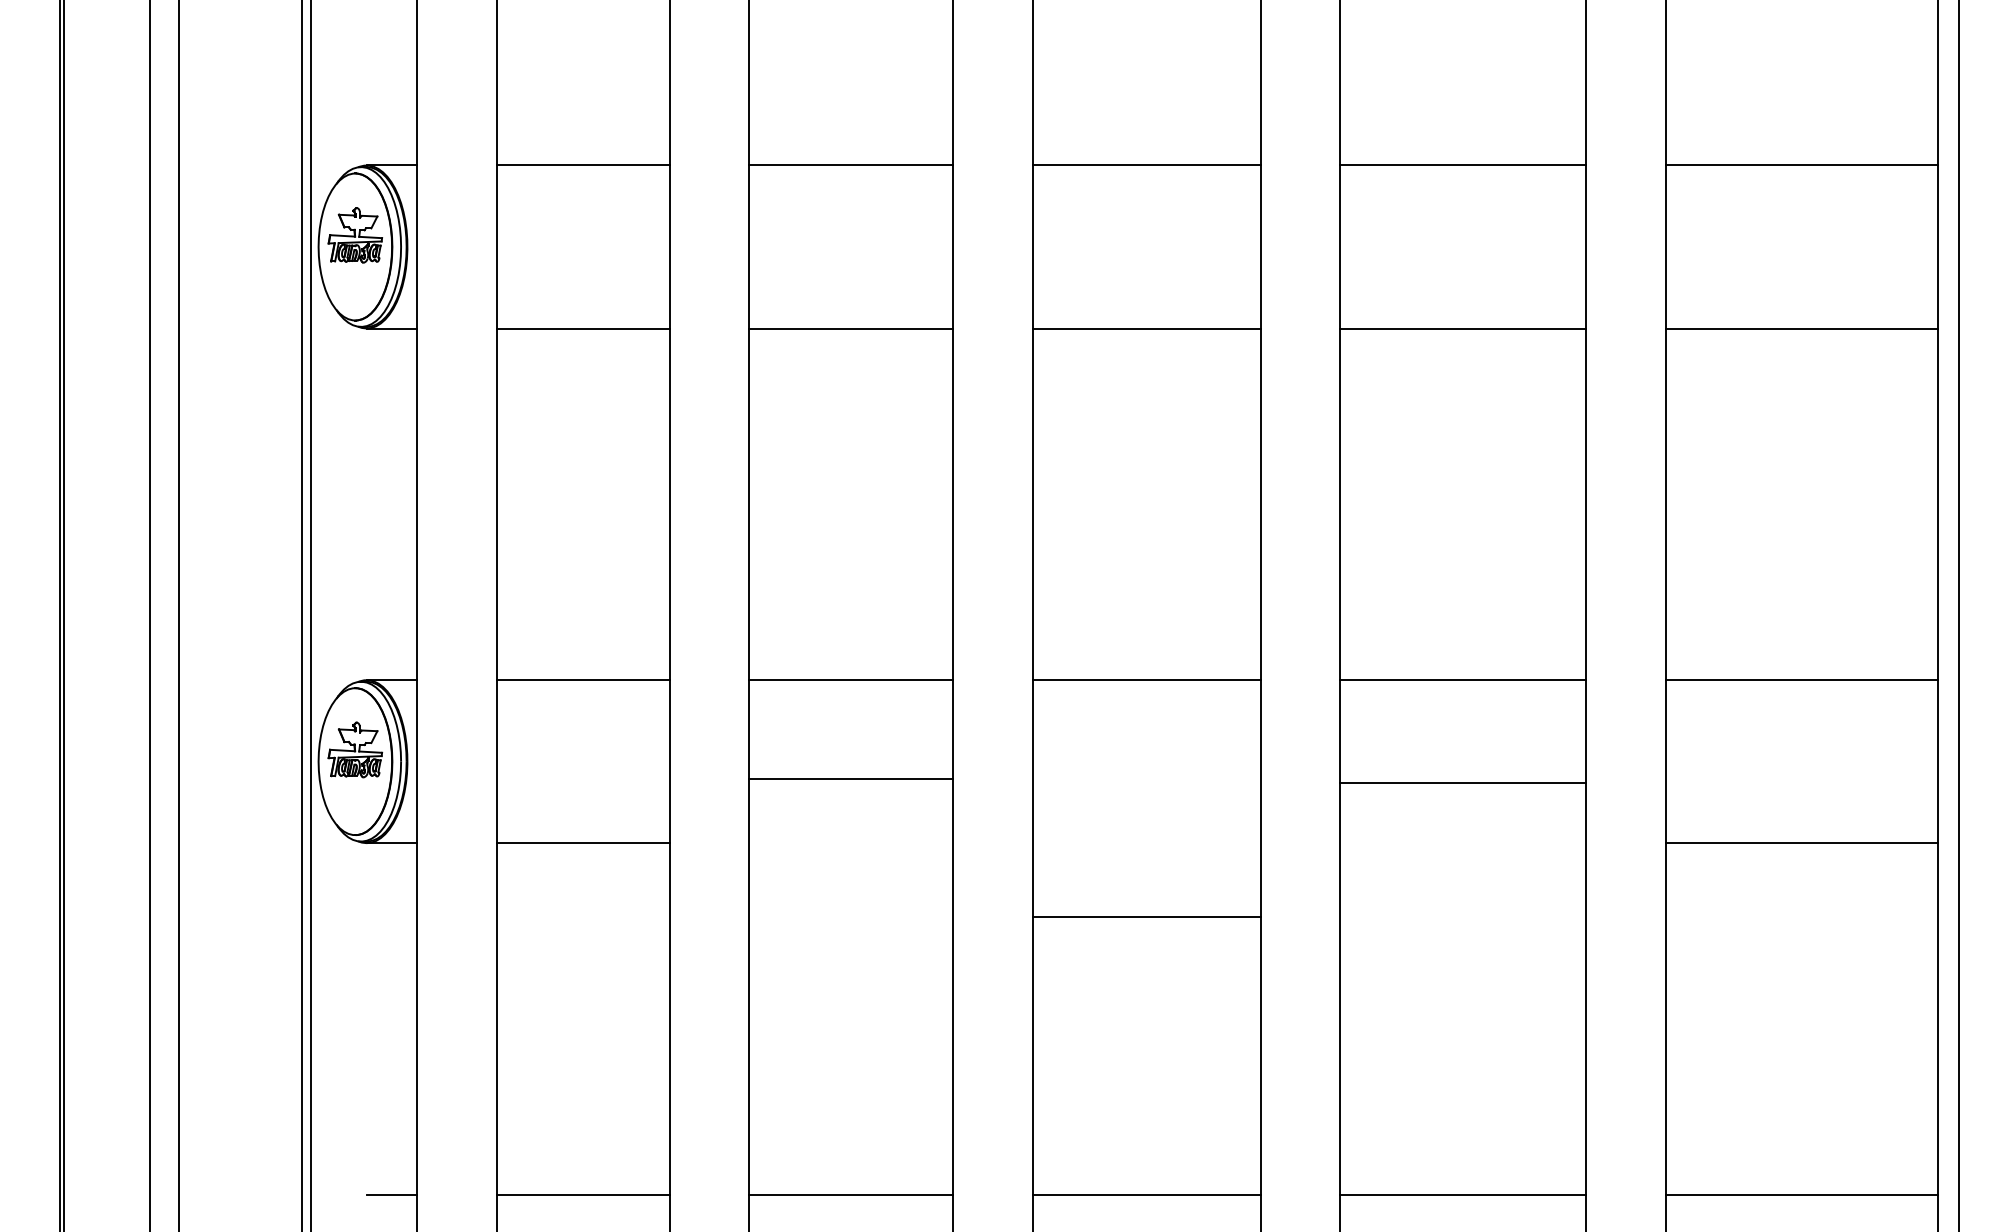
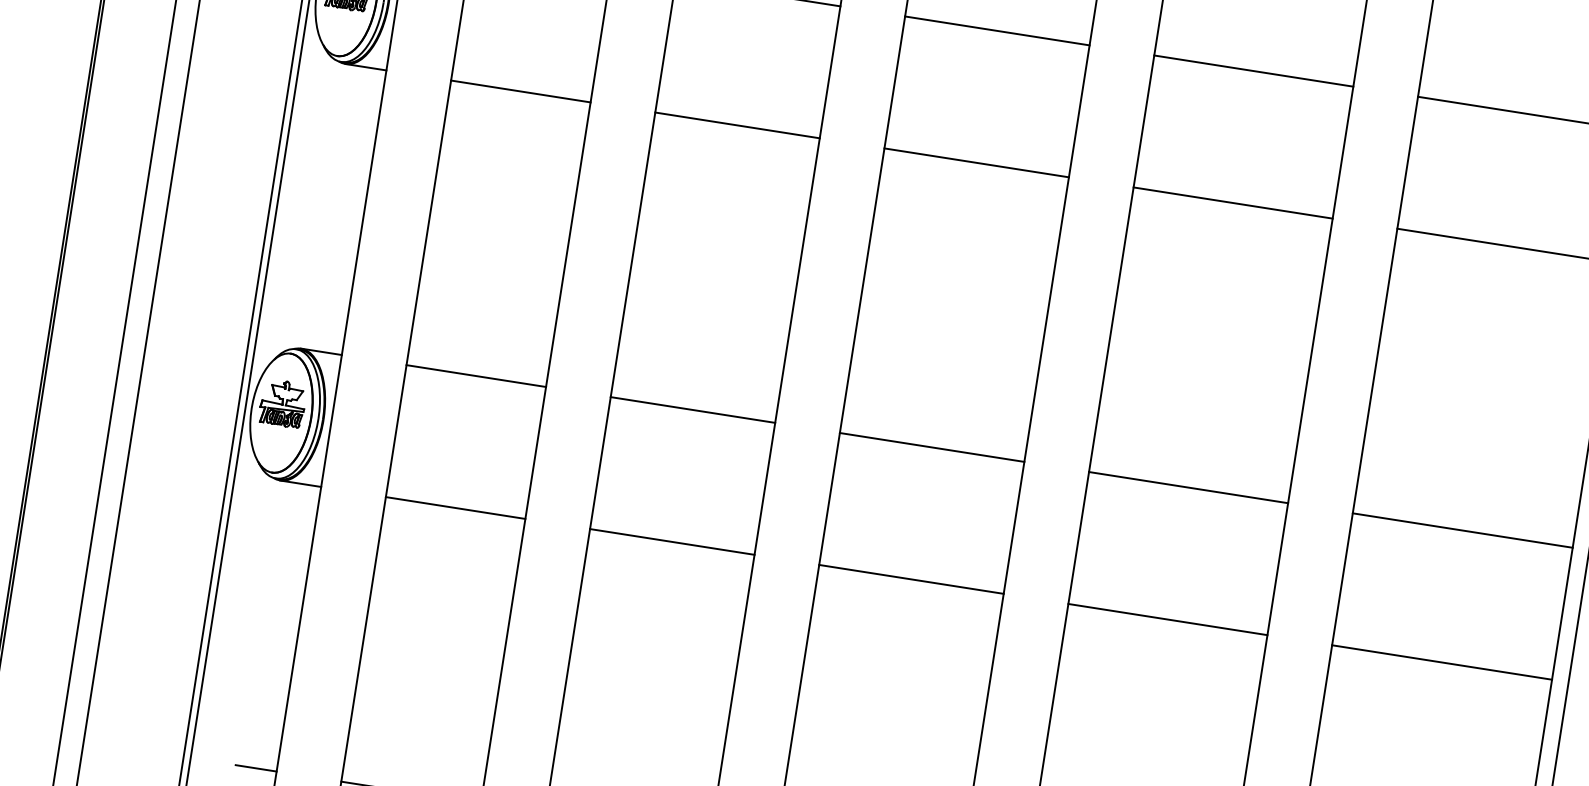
line: (850, 779) -> (671, 542), moved
line: (1463, 783) -> (1167, 619), moved
line: (1146, 917) -> (911, 579), moved

